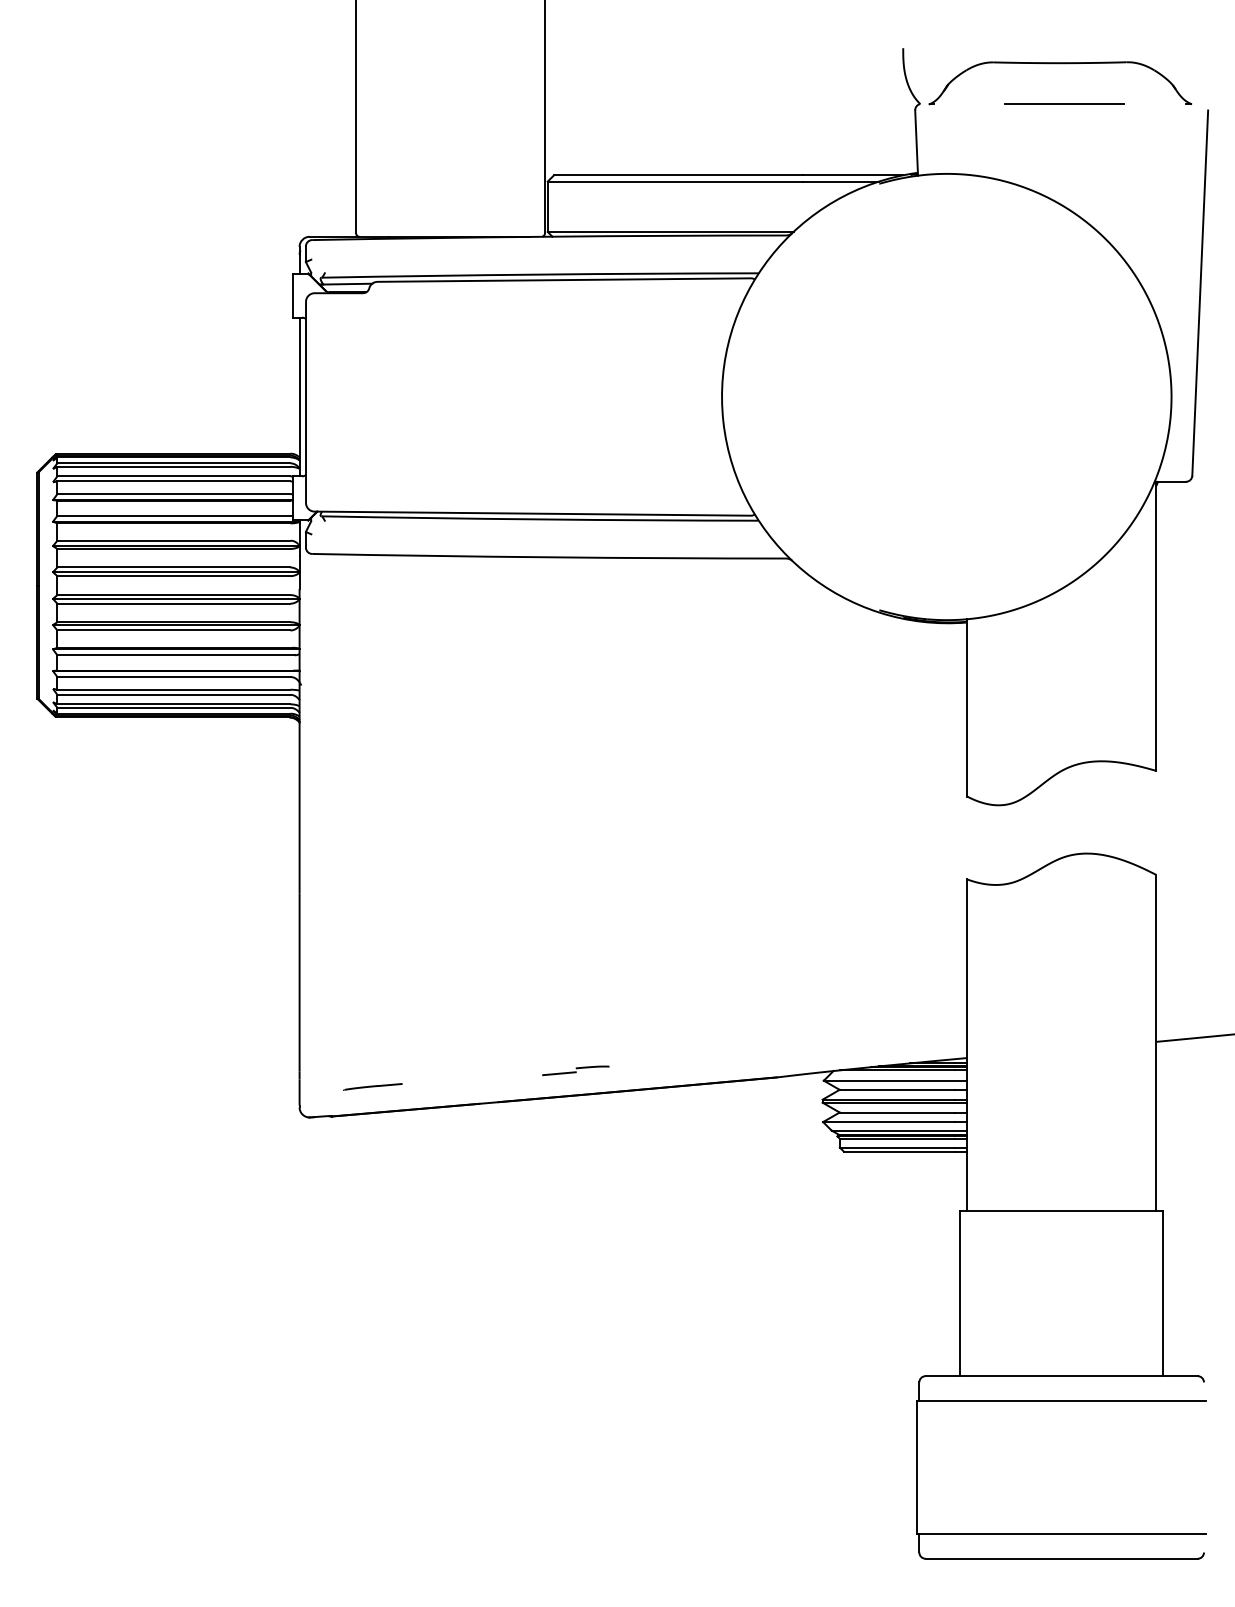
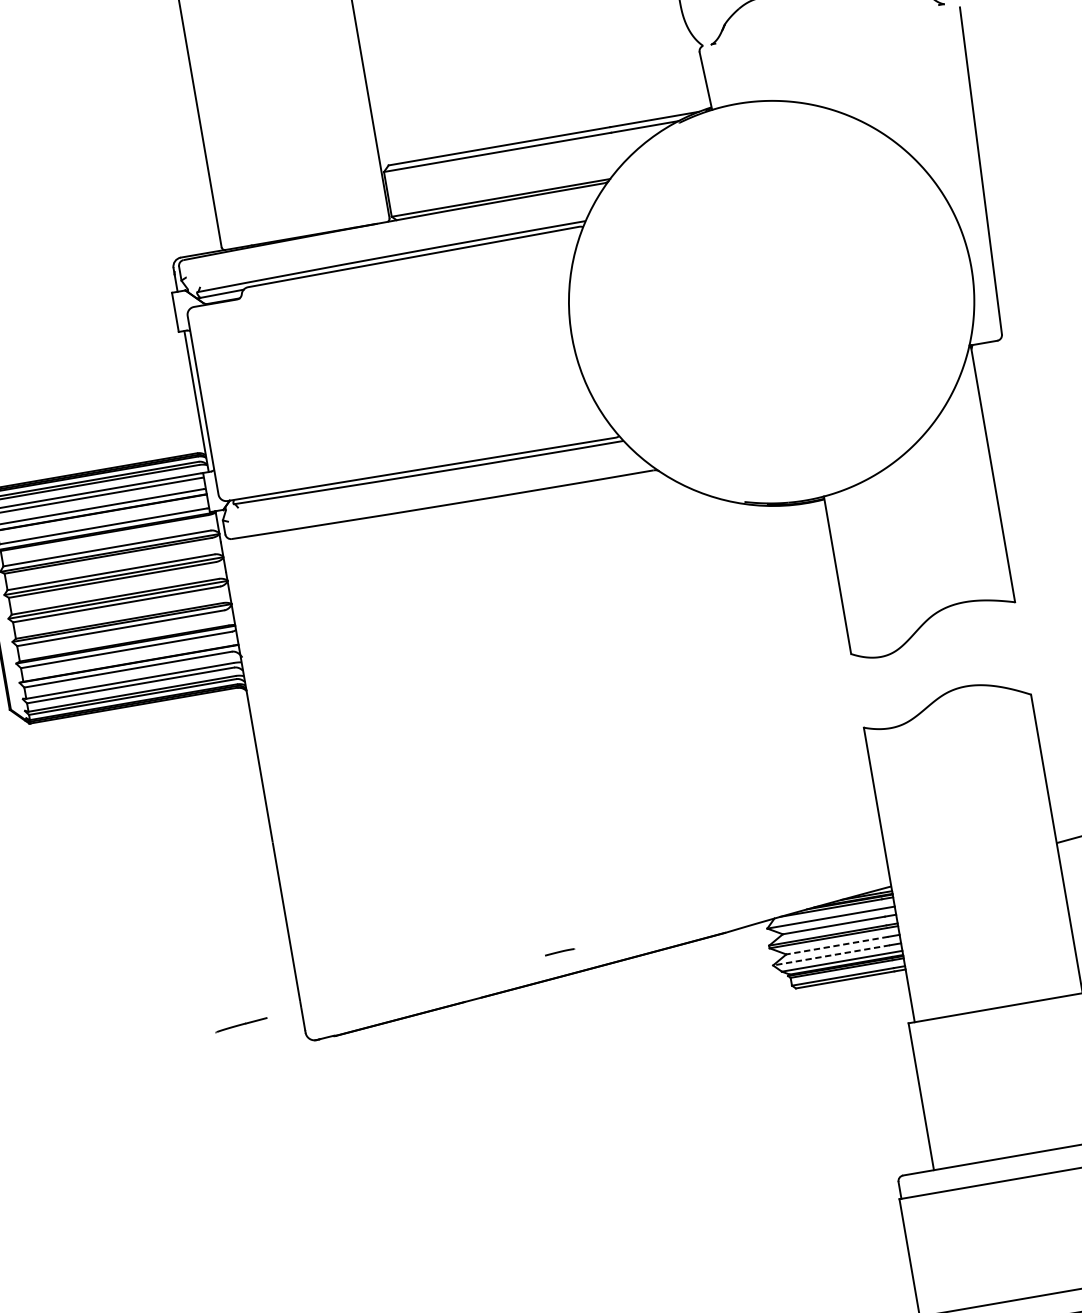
line: (1064, 103) -> (831, 23), removed
line: (559, 1073) -> (531, 962), removed
line: (372, 1086) -> (241, 1024), moved
line: (896, 1112) -> (836, 945), solid -> dashed
line: (888, 1122) -> (831, 955), solid -> dashed

